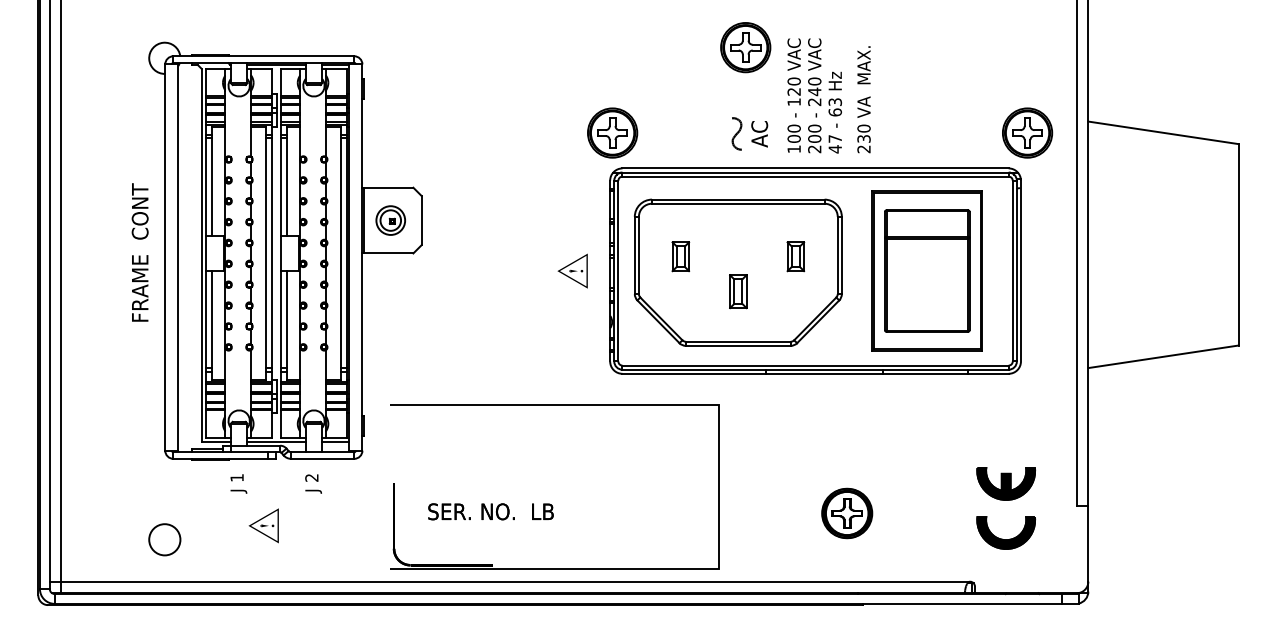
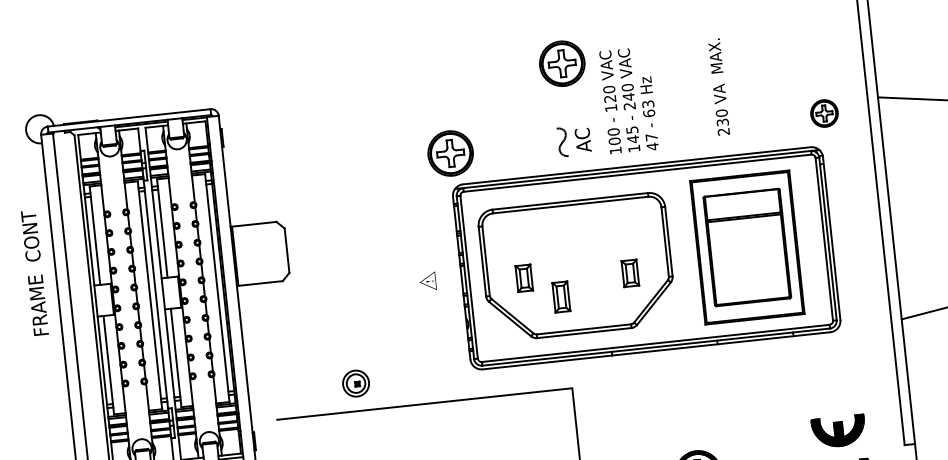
text: (863, 99) -> (718, 87), moved
part: (1027, 132) -> (824, 113), size x0.6
text: (814, 138) -> (632, 138), 200 -> 145
part: (390, 220) -> (355, 383), moved
text: (139, 252) -> (34, 273), moved
part: (680, 256) -> (523, 278), moved
part: (795, 256) -> (630, 273), moved
part: (572, 270) -> (427, 281), size x0.6
part: (738, 291) -> (561, 296), moved

